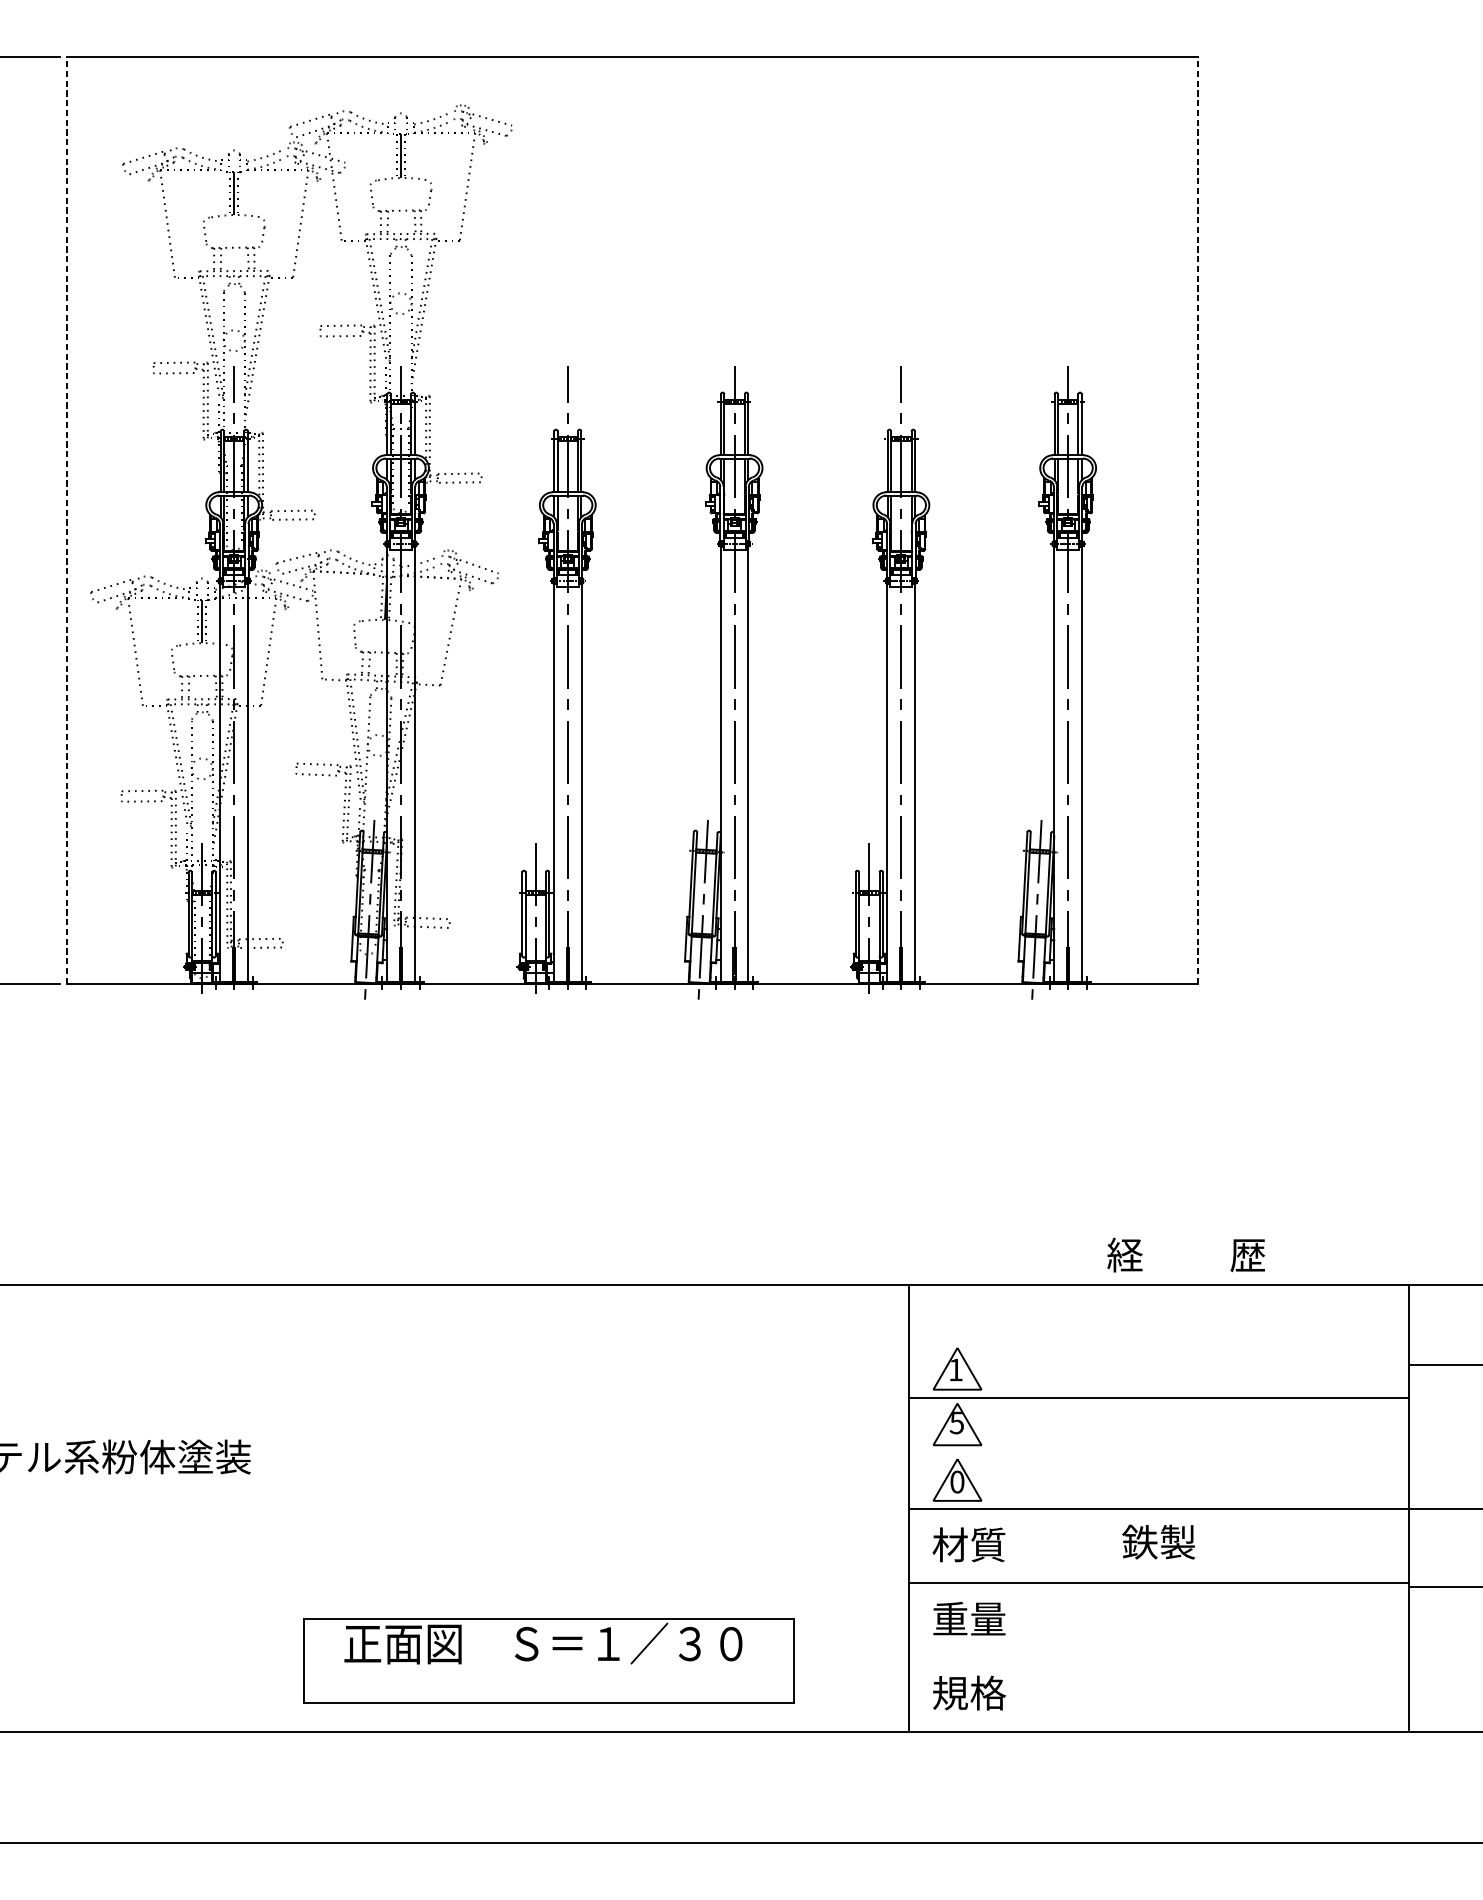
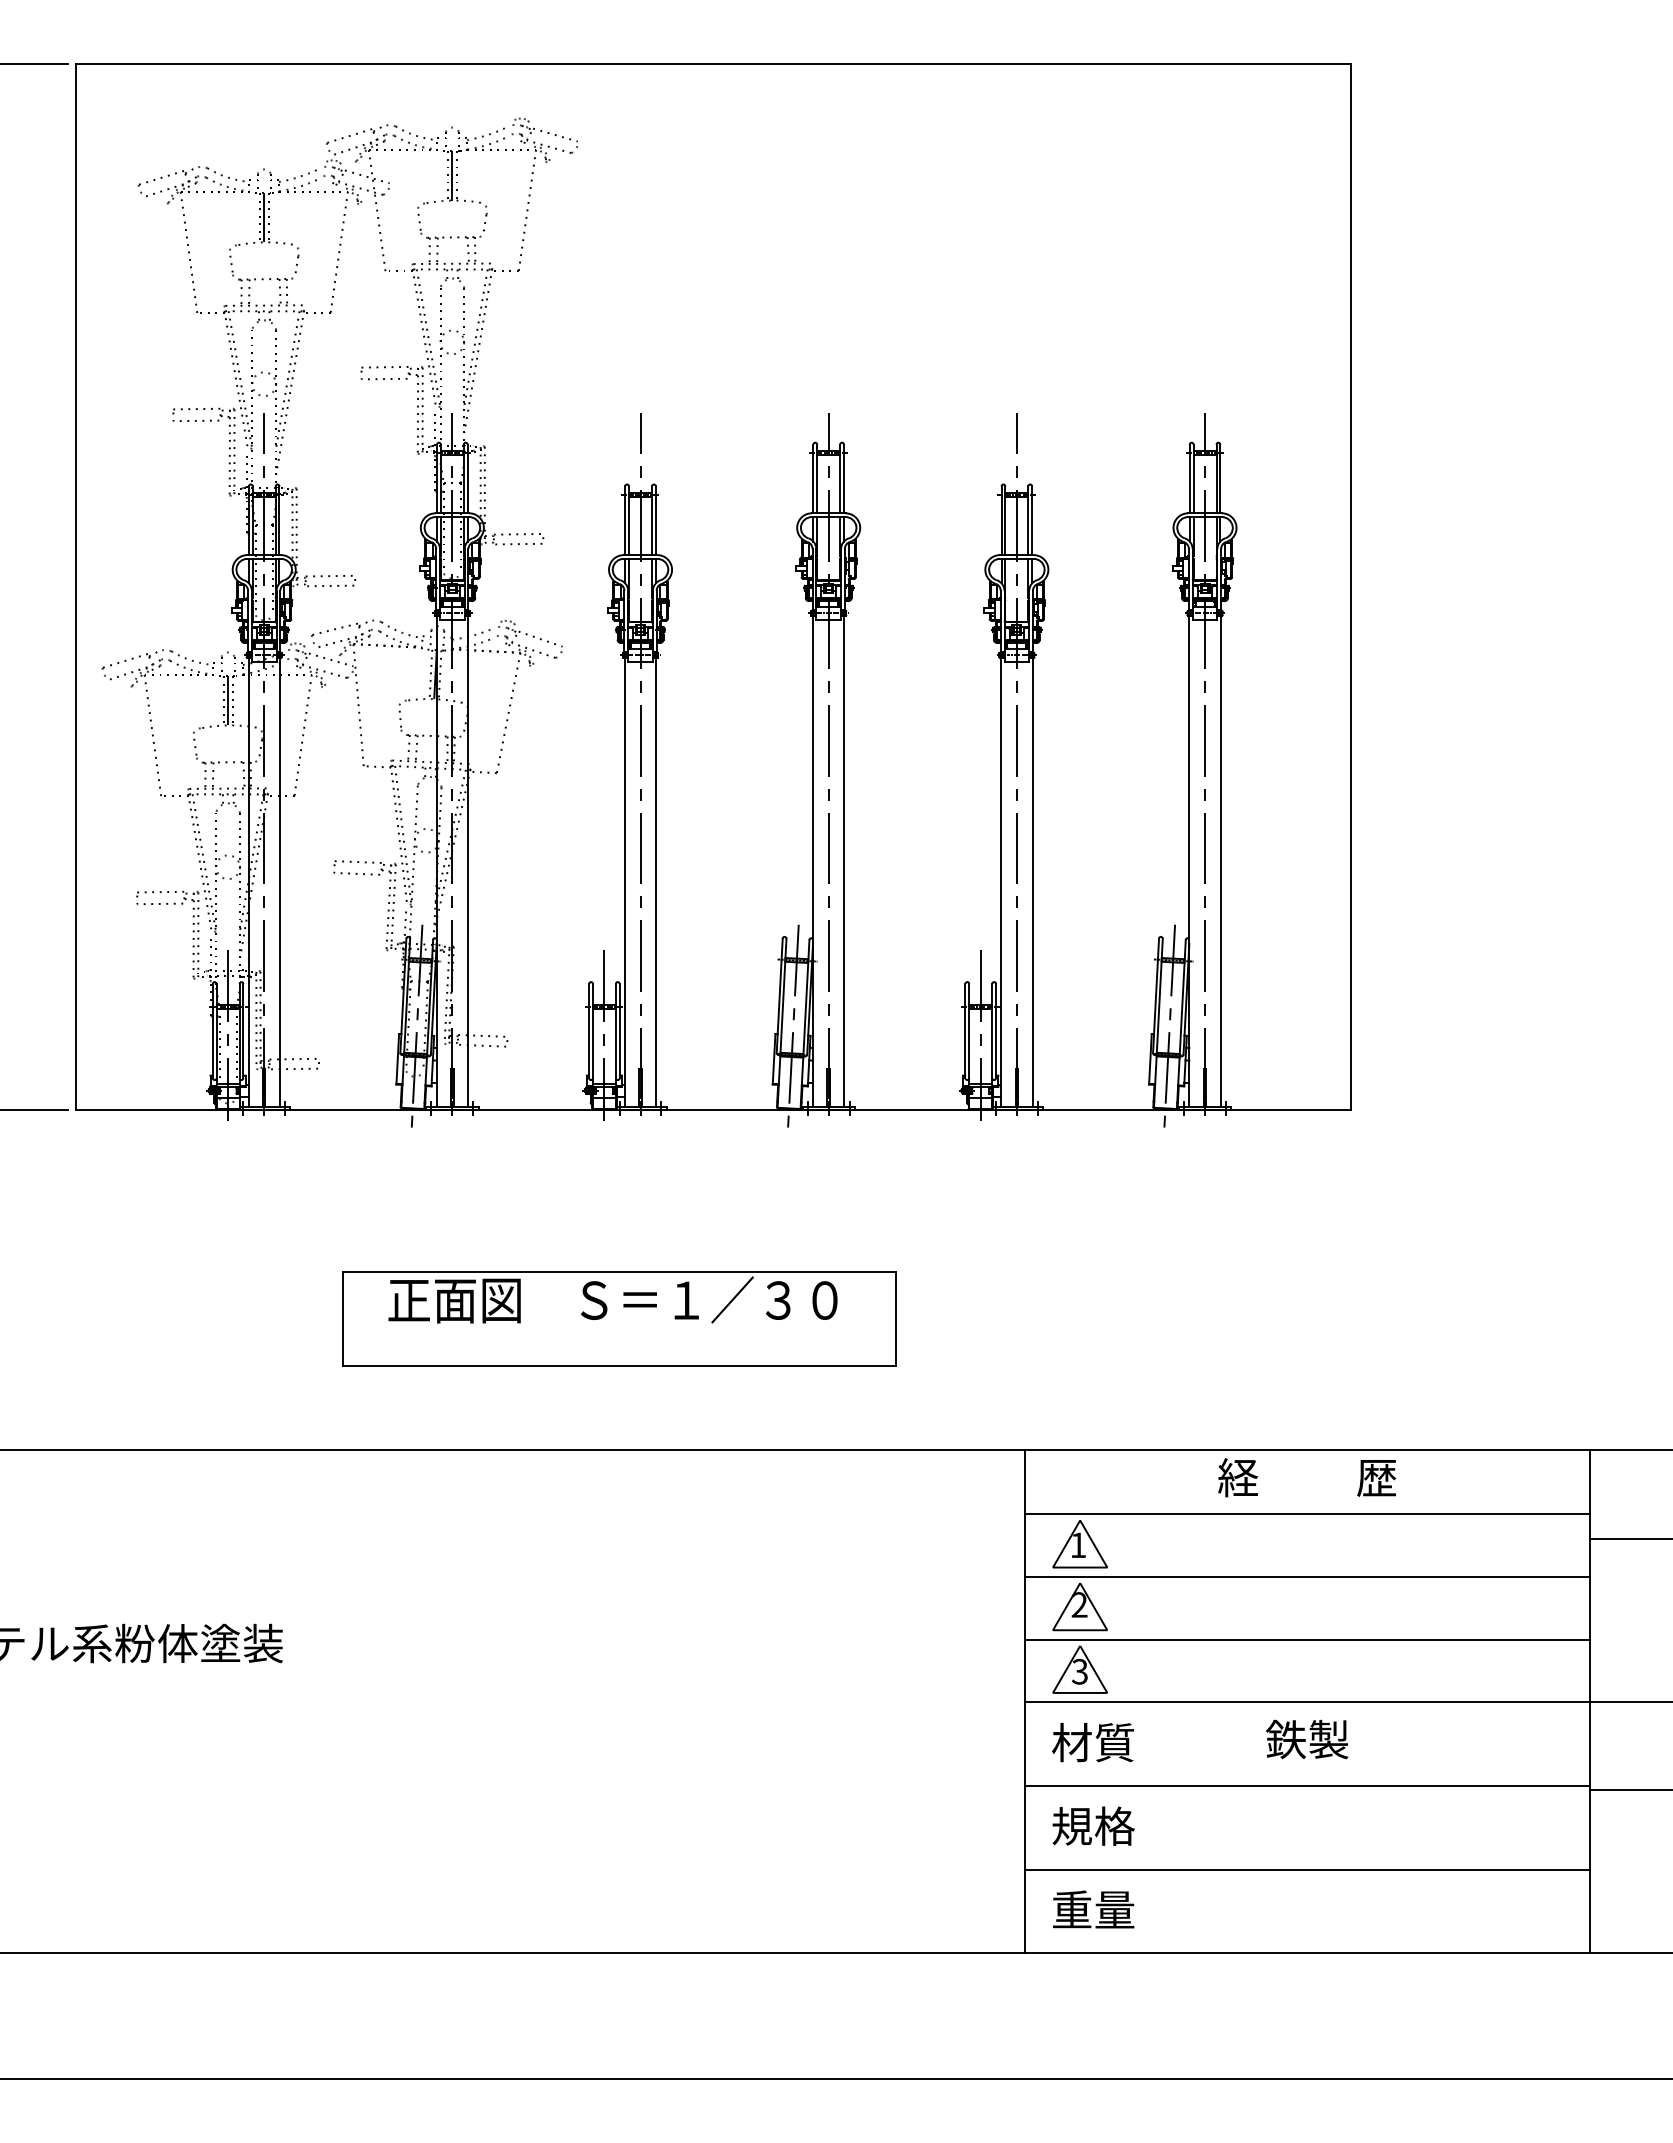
line: (67, 520) -> (76, 586), dashed -> solid
line: (1197, 520) -> (1351, 586), dashed -> solid
text: (1186, 1254) -> (1307, 1477), moved
line: (1158, 1342) -> (1307, 1514), added
text: (956, 1422) -> (1079, 1604), 5 -> 2
line: (1158, 1453) -> (1307, 1639), added
text: (956, 1481) -> (1079, 1671), 0 -> 3
text: (969, 1618) -> (1093, 1825), 重量 -> 規格
line: (1158, 1657) -> (1307, 1869), added
part: (549, 1660) -> (619, 1318), moved
text: (969, 1692) -> (1093, 1909), 規格 -> 重量

